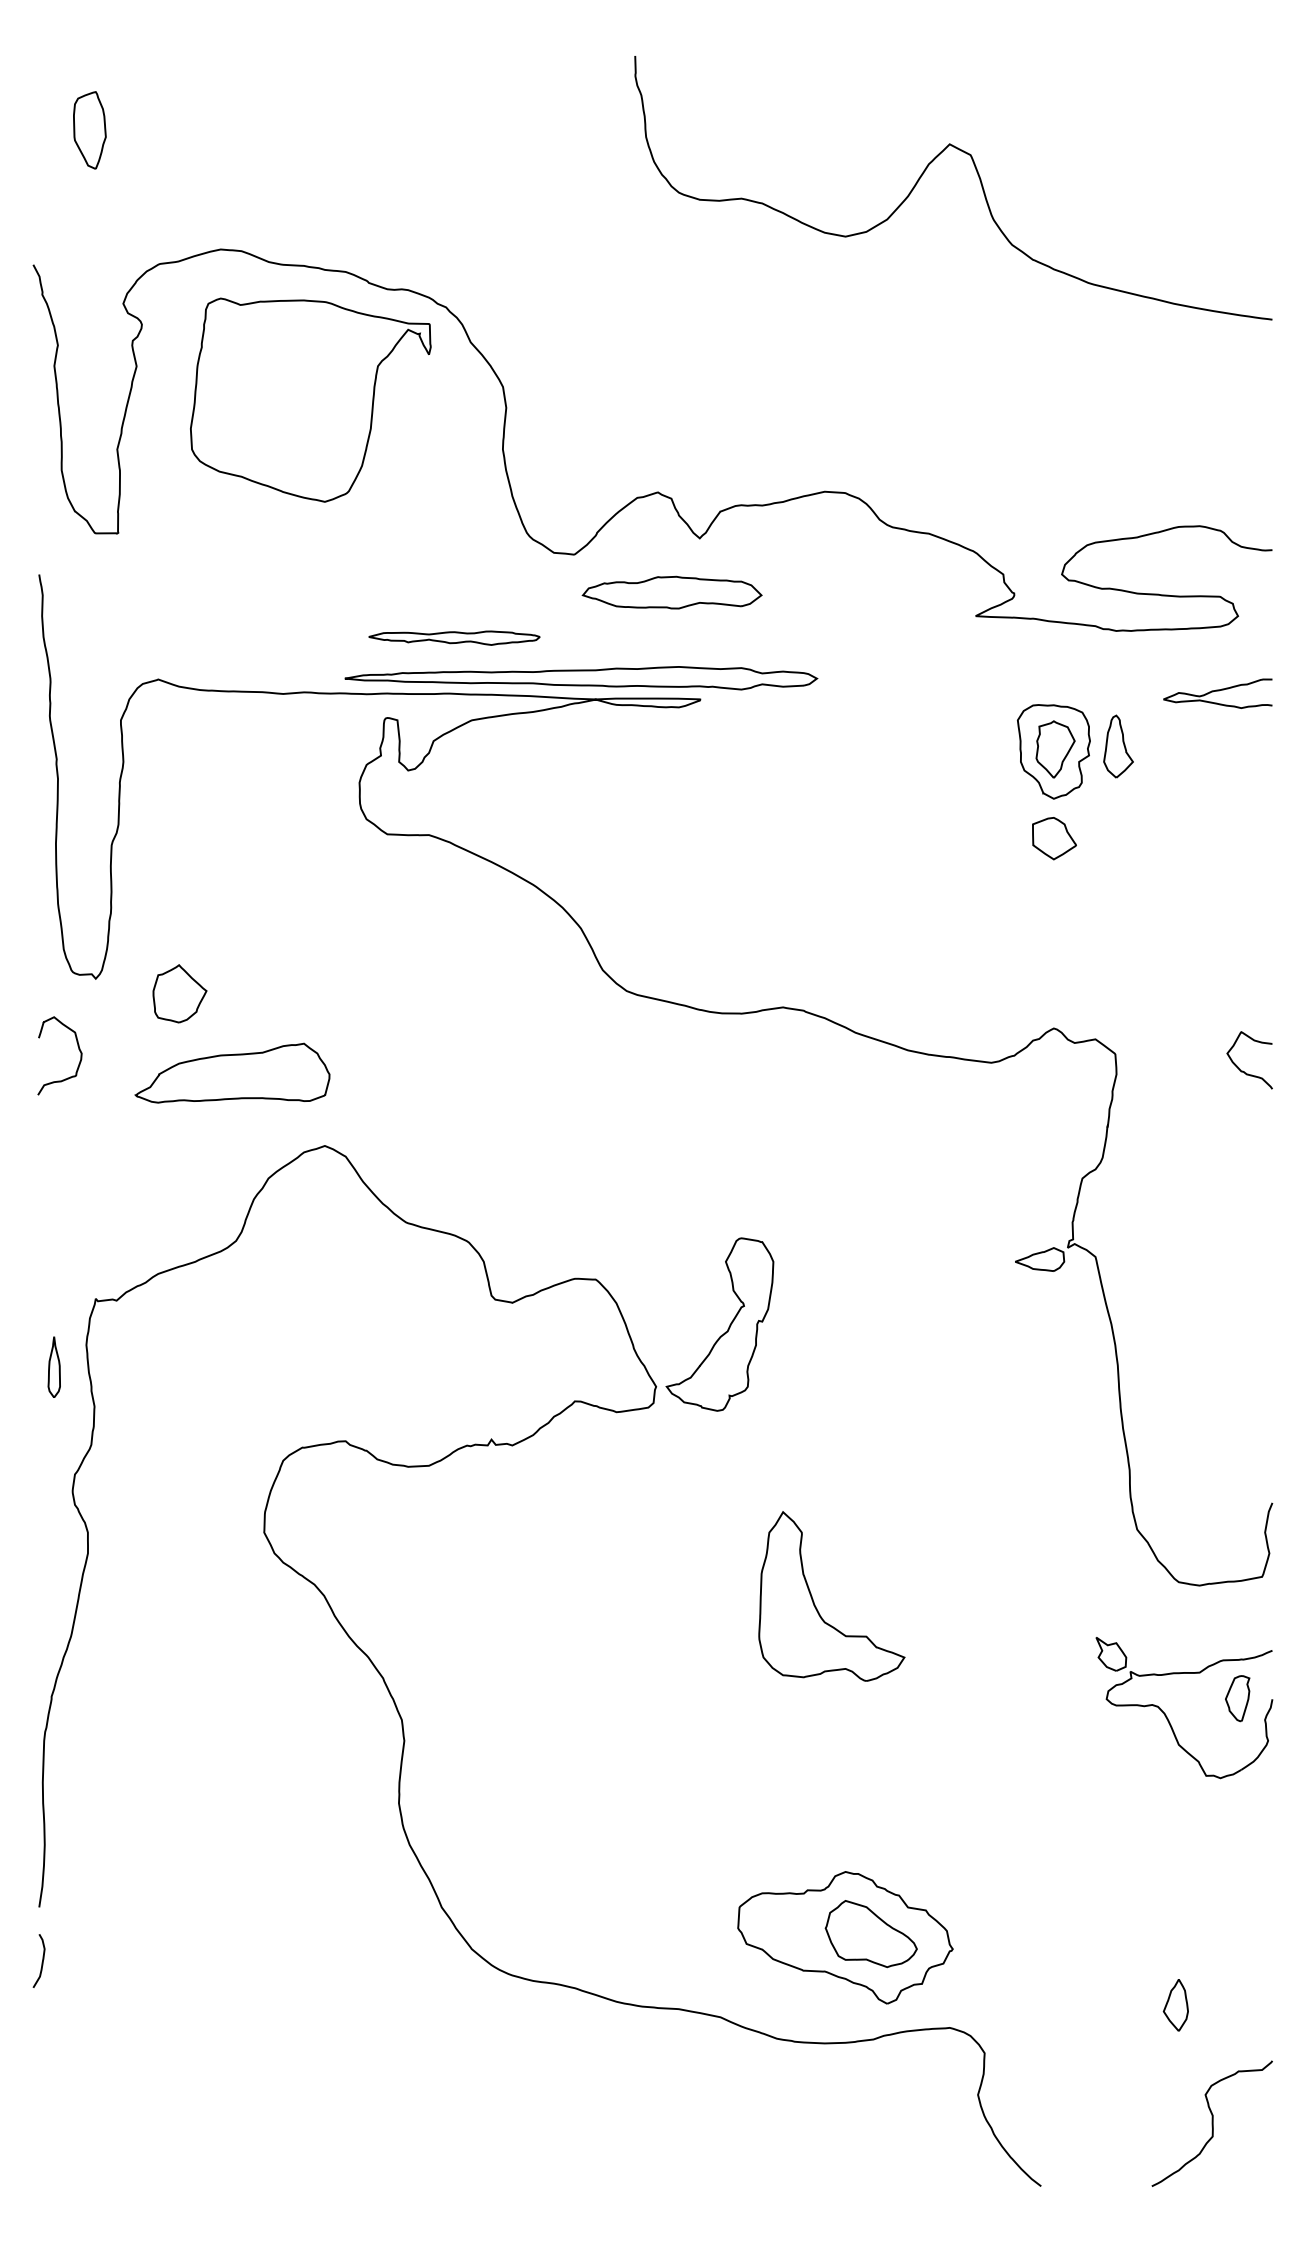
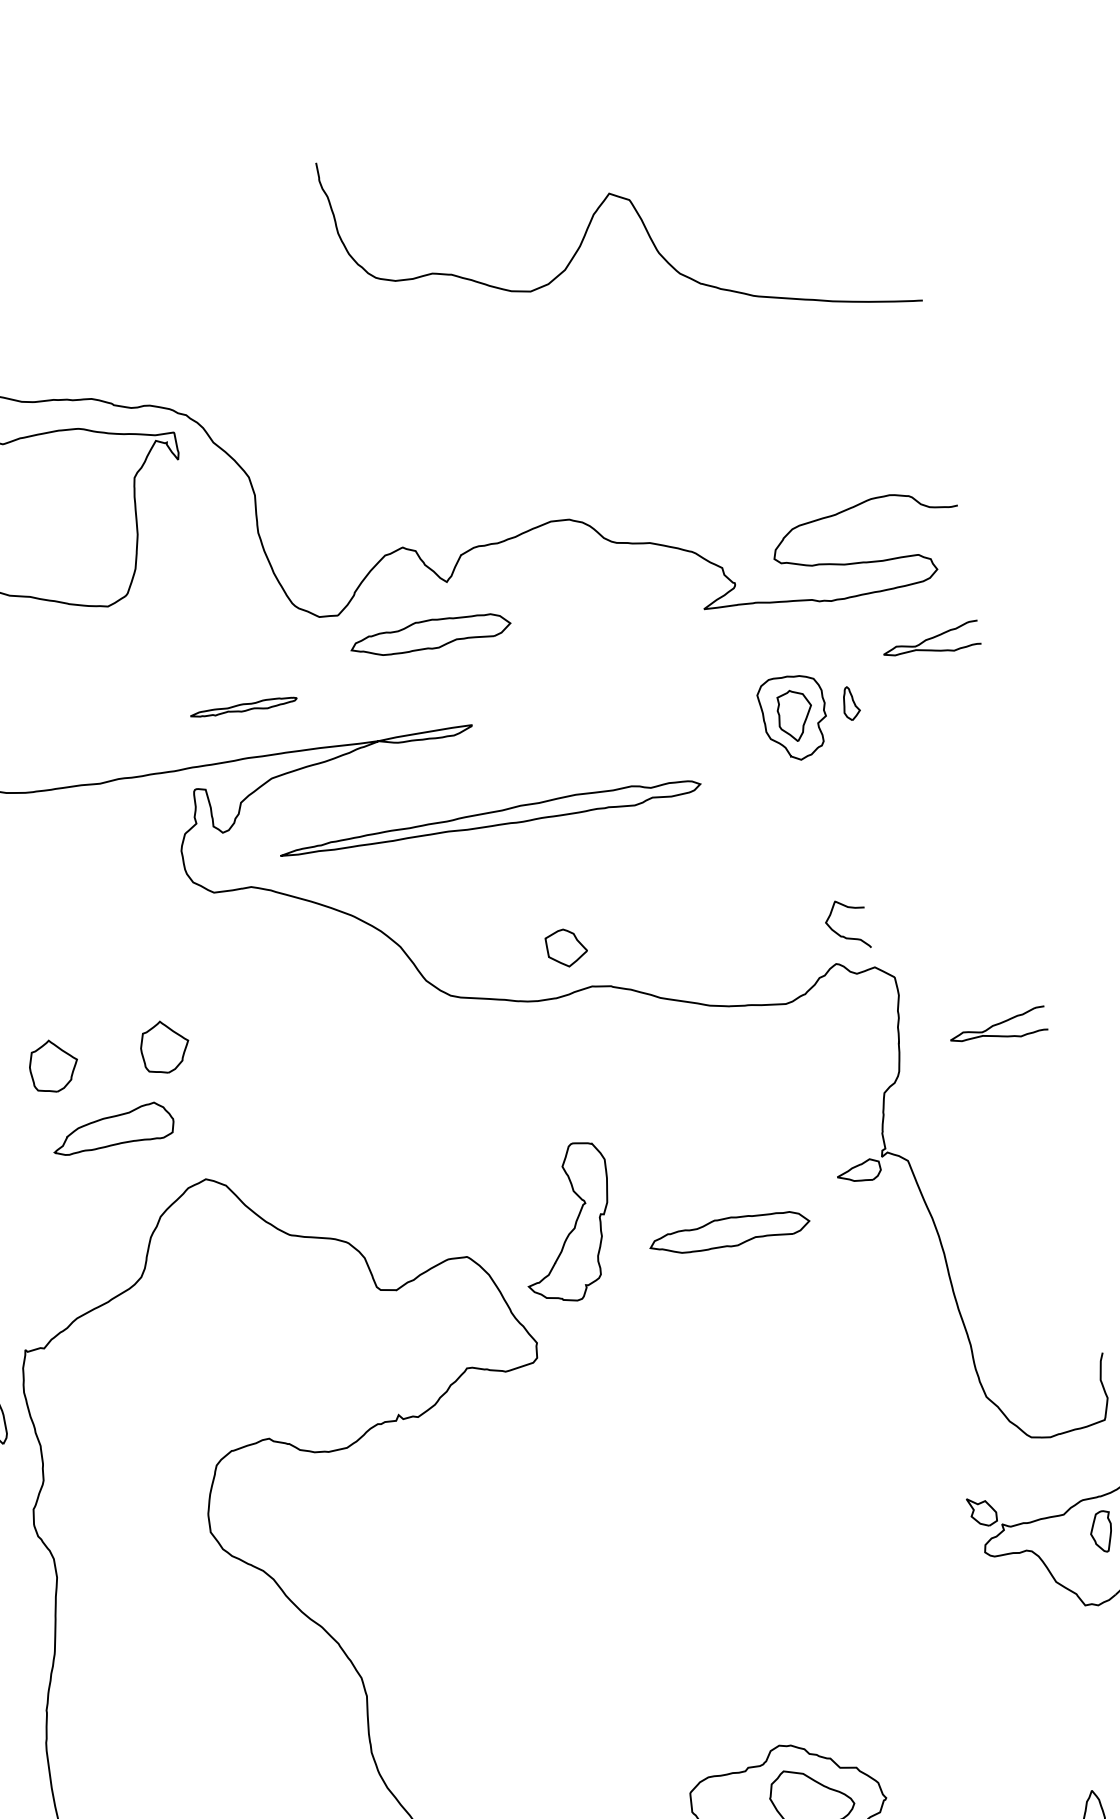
part: (454, 637) -> (243, 707), size x0.7
part: (581, 678) -> (490, 819), moved
part: (1118, 746) -> (850, 703), size x0.6
part: (1054, 838) -> (566, 947), moved
part: (304, 993) -> (164, 1046), added
curve: (1244, 1071) -> (843, 936), moved
part: (232, 1072) -> (112, 1128), size x0.7
curve: (1218, 1125) -> (997, 1025), added
part: (886, 1301) -> (728, 1232), added
part: (728, 1326) -> (574, 1223), moved
part: (814, 1601) -> (710, 1509), removed

